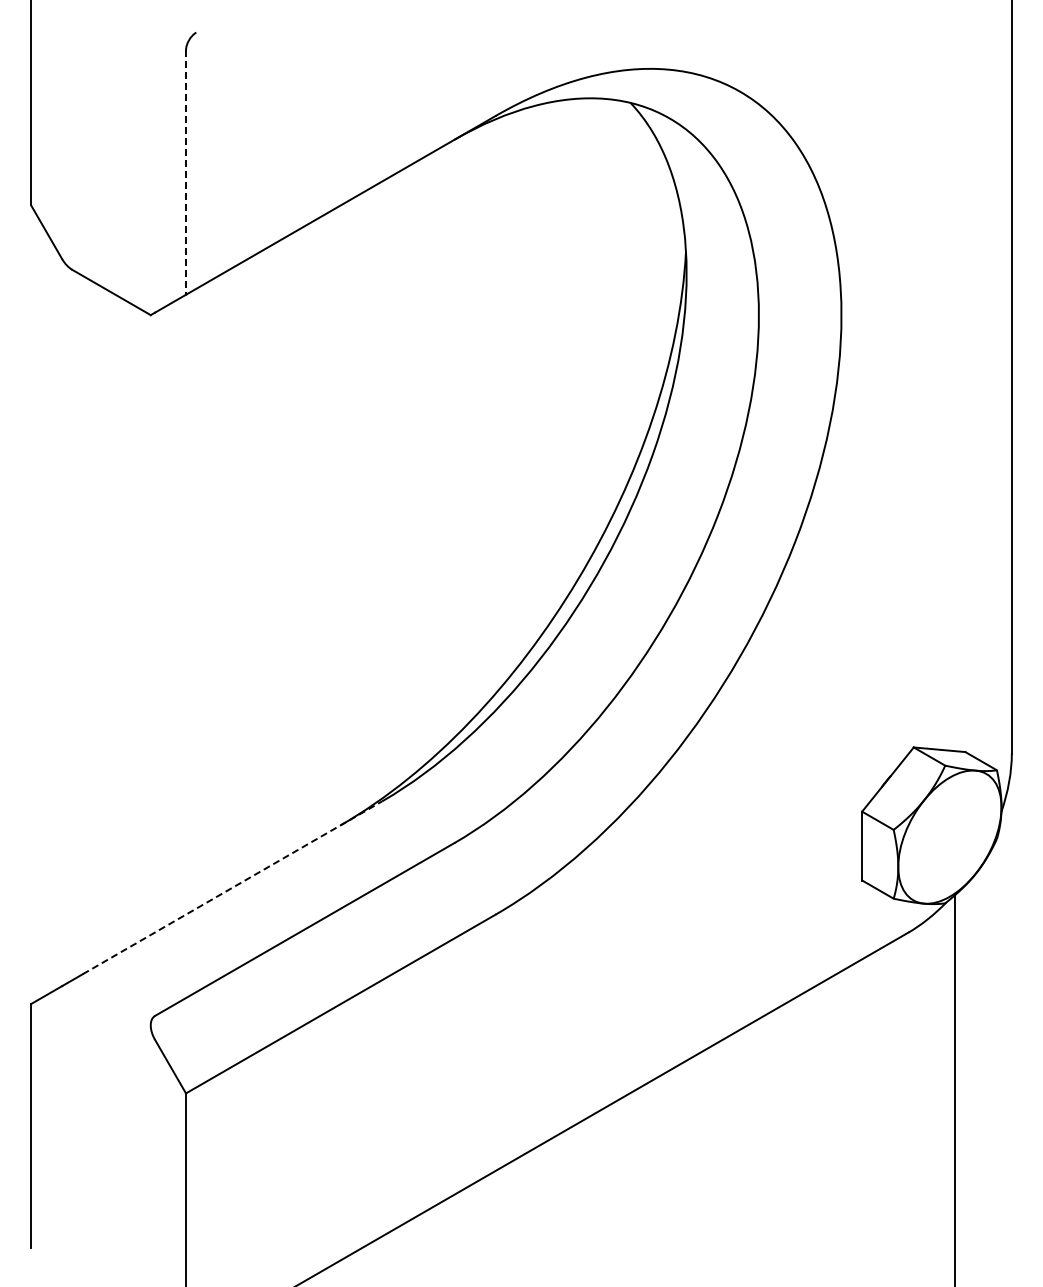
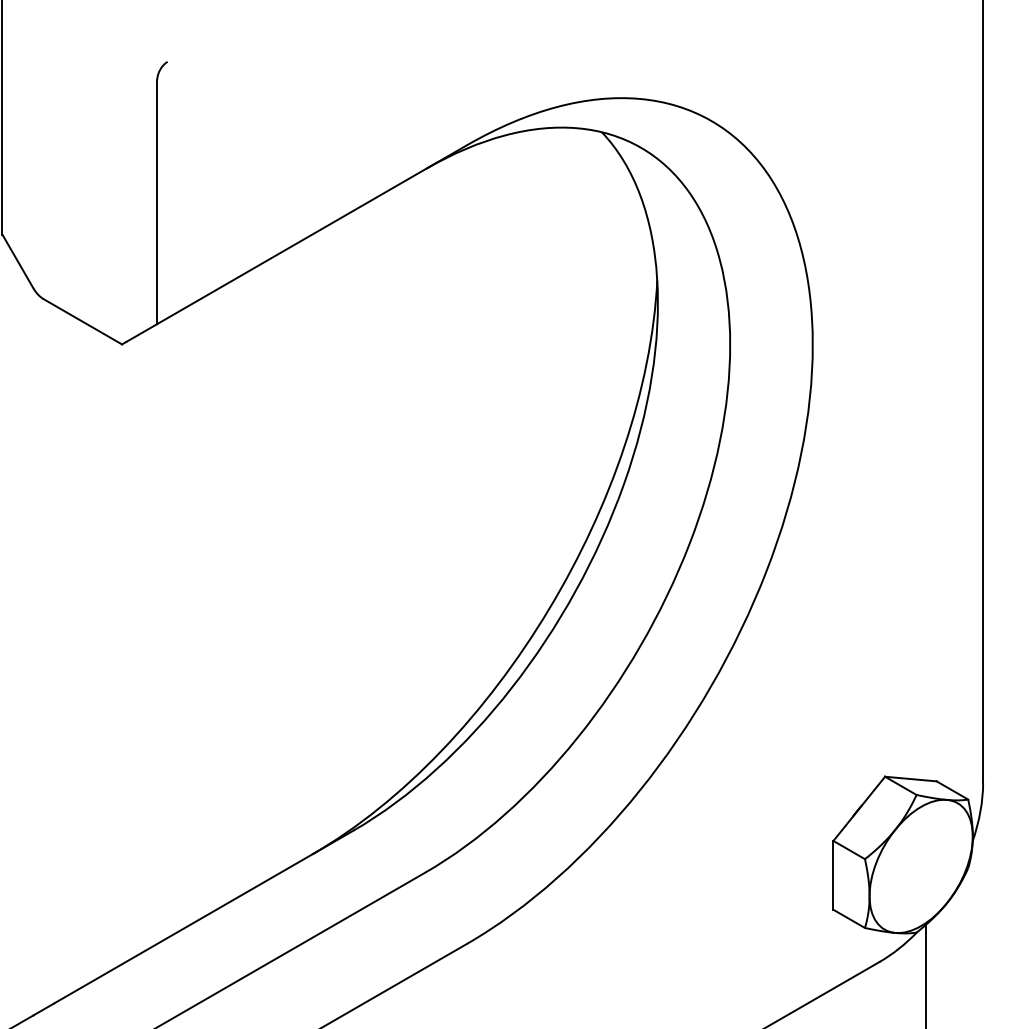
line: (186, 173) -> (157, 202), dashed -> solid
line: (232, 887) -> (203, 916), dashed -> solid

